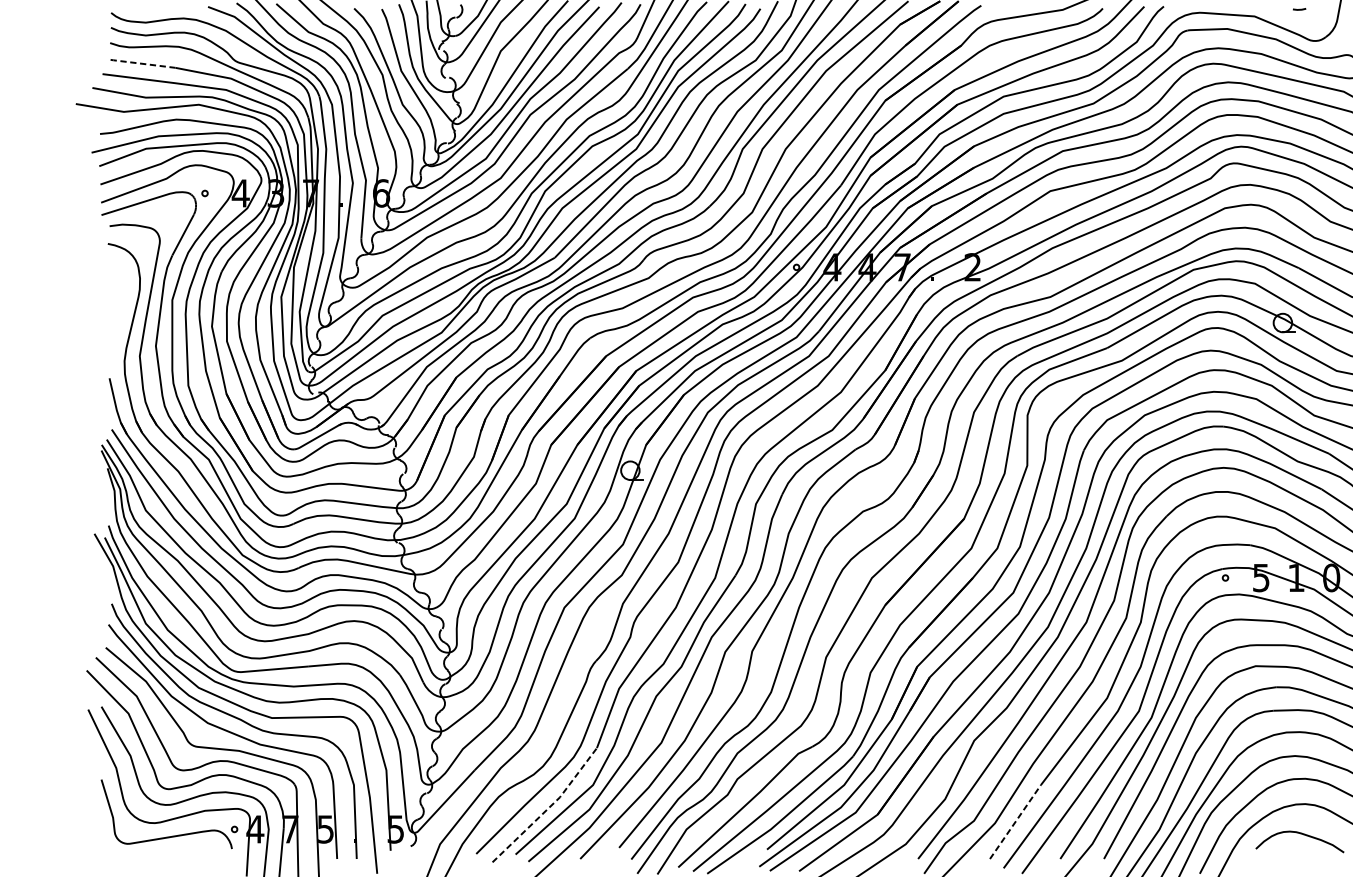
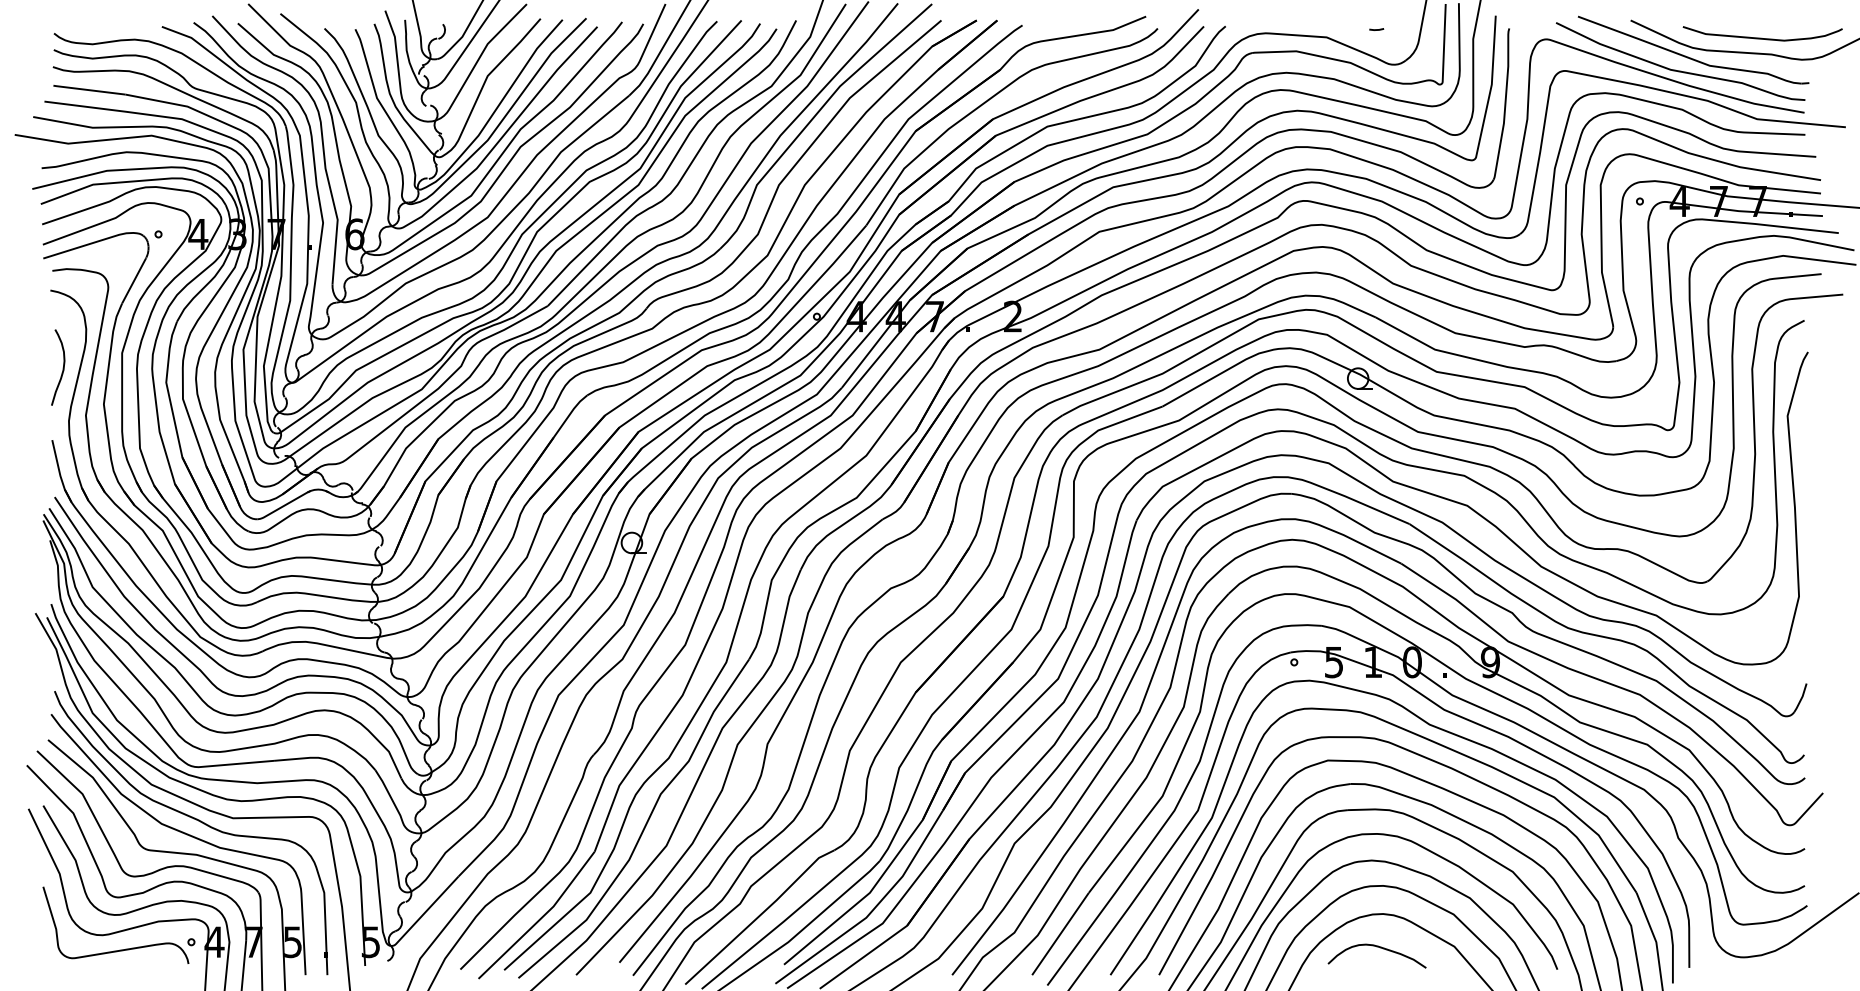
line: (143, 64) -> (89, 90), dashed -> solid
curve: (118, 313) -> (62, 367), added
line: (549, 808) -> (541, 918), dashed -> solid
line: (1015, 822) -> (1060, 934), dashed -> solid

